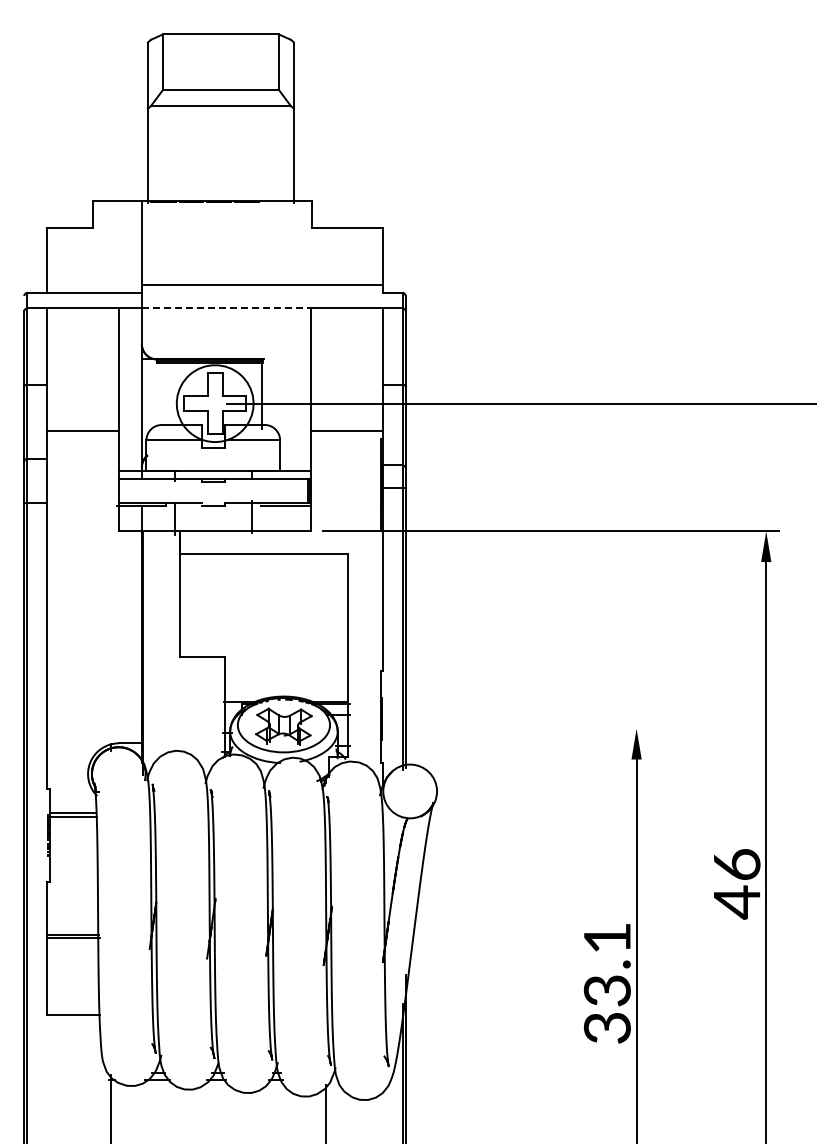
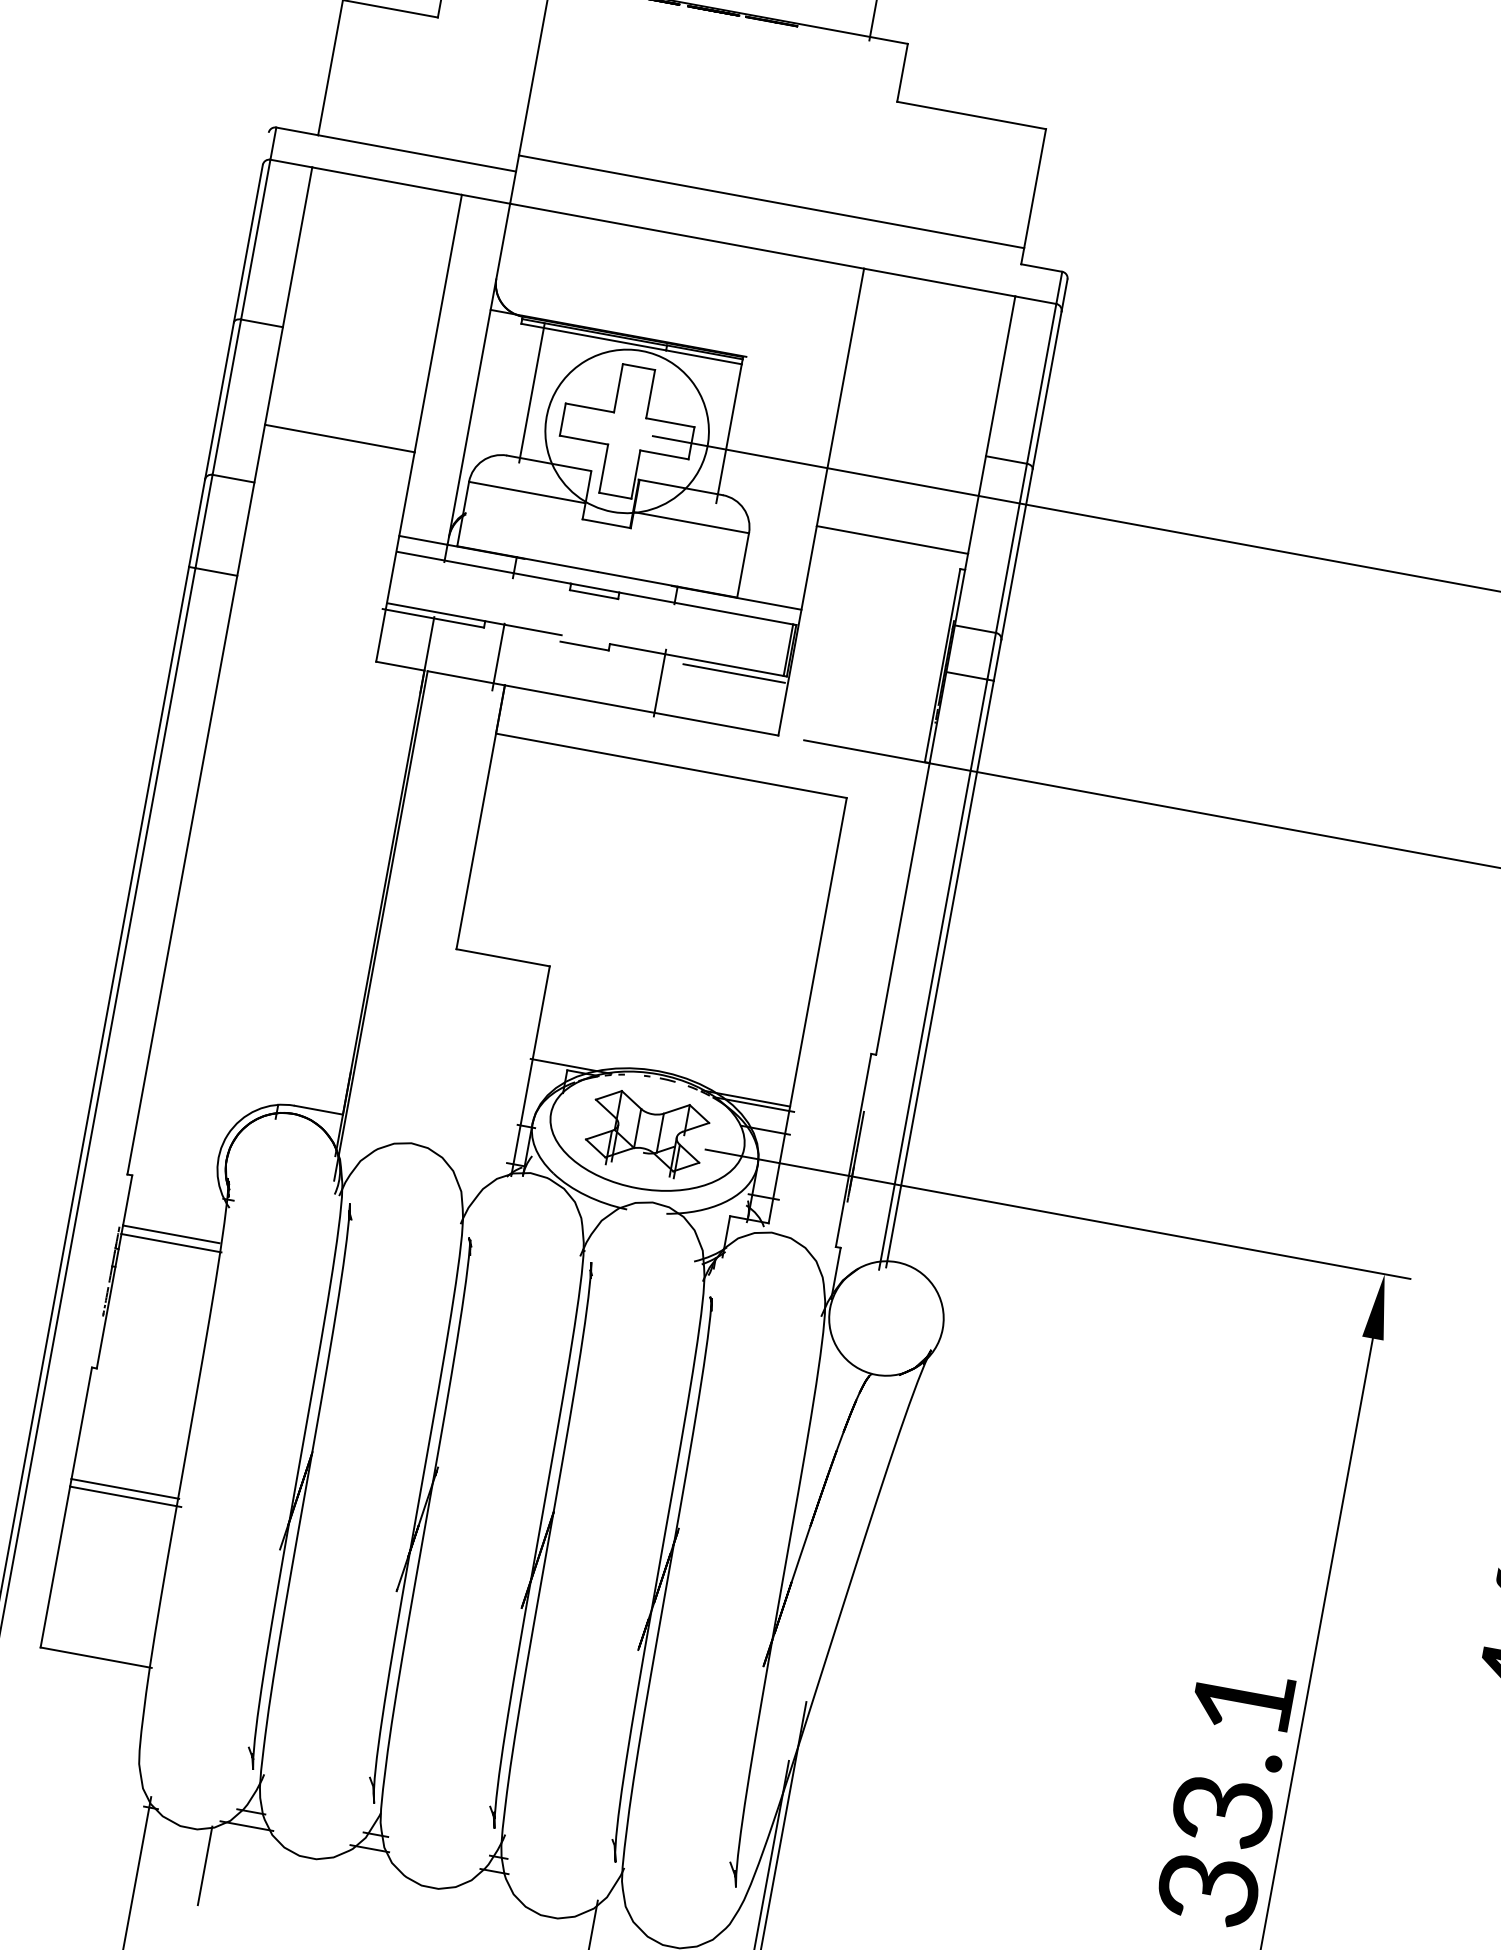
line: (226, 308) -> (687, 236), dashed -> solid
line: (167, 393) -> (531, 391), added
line: (480, 728) -> (1057, 1213), added
line: (141, 1101) -> (204, 1864), added

